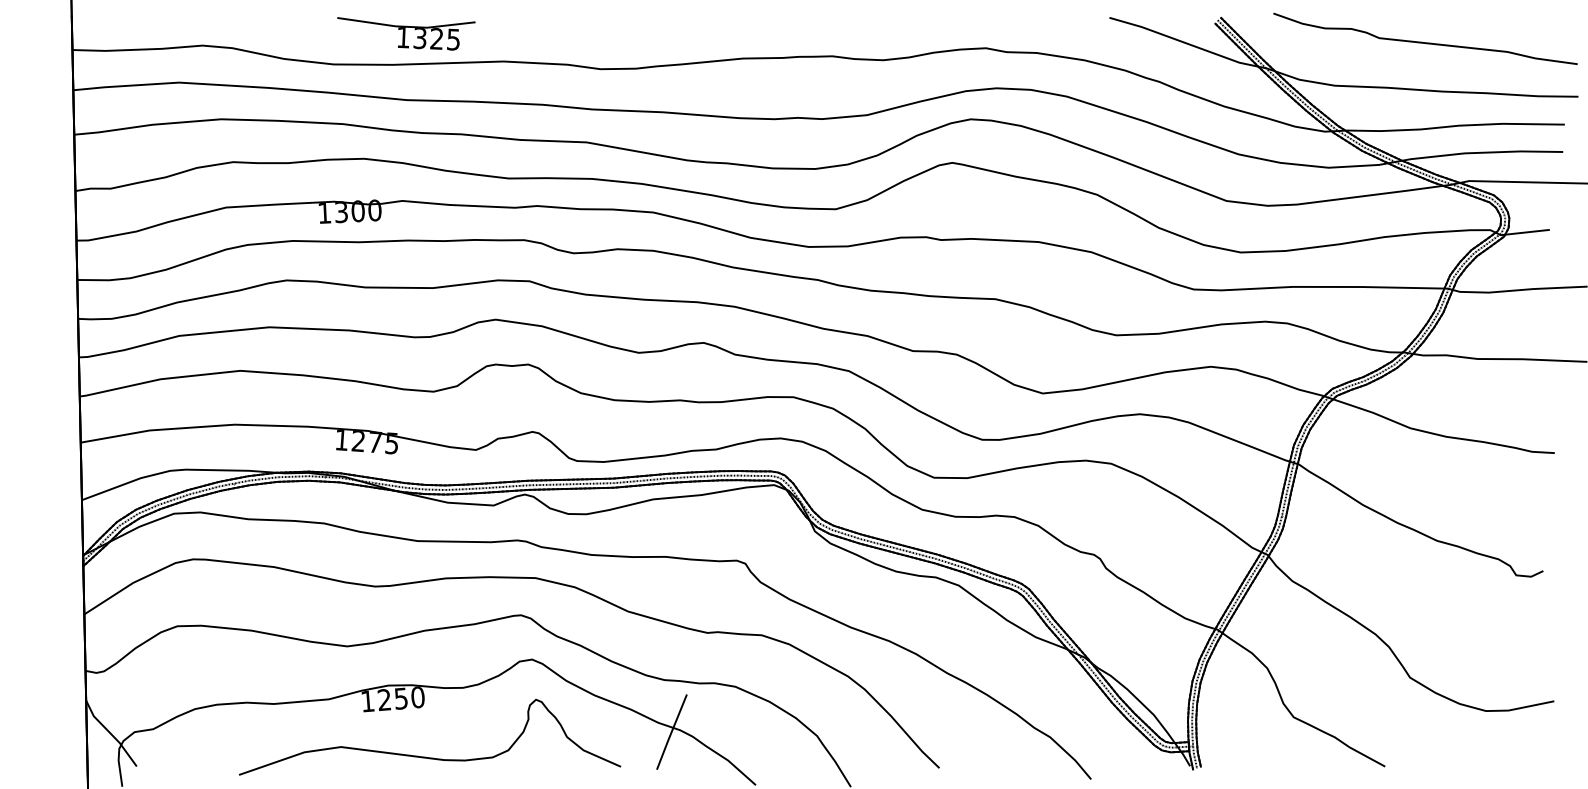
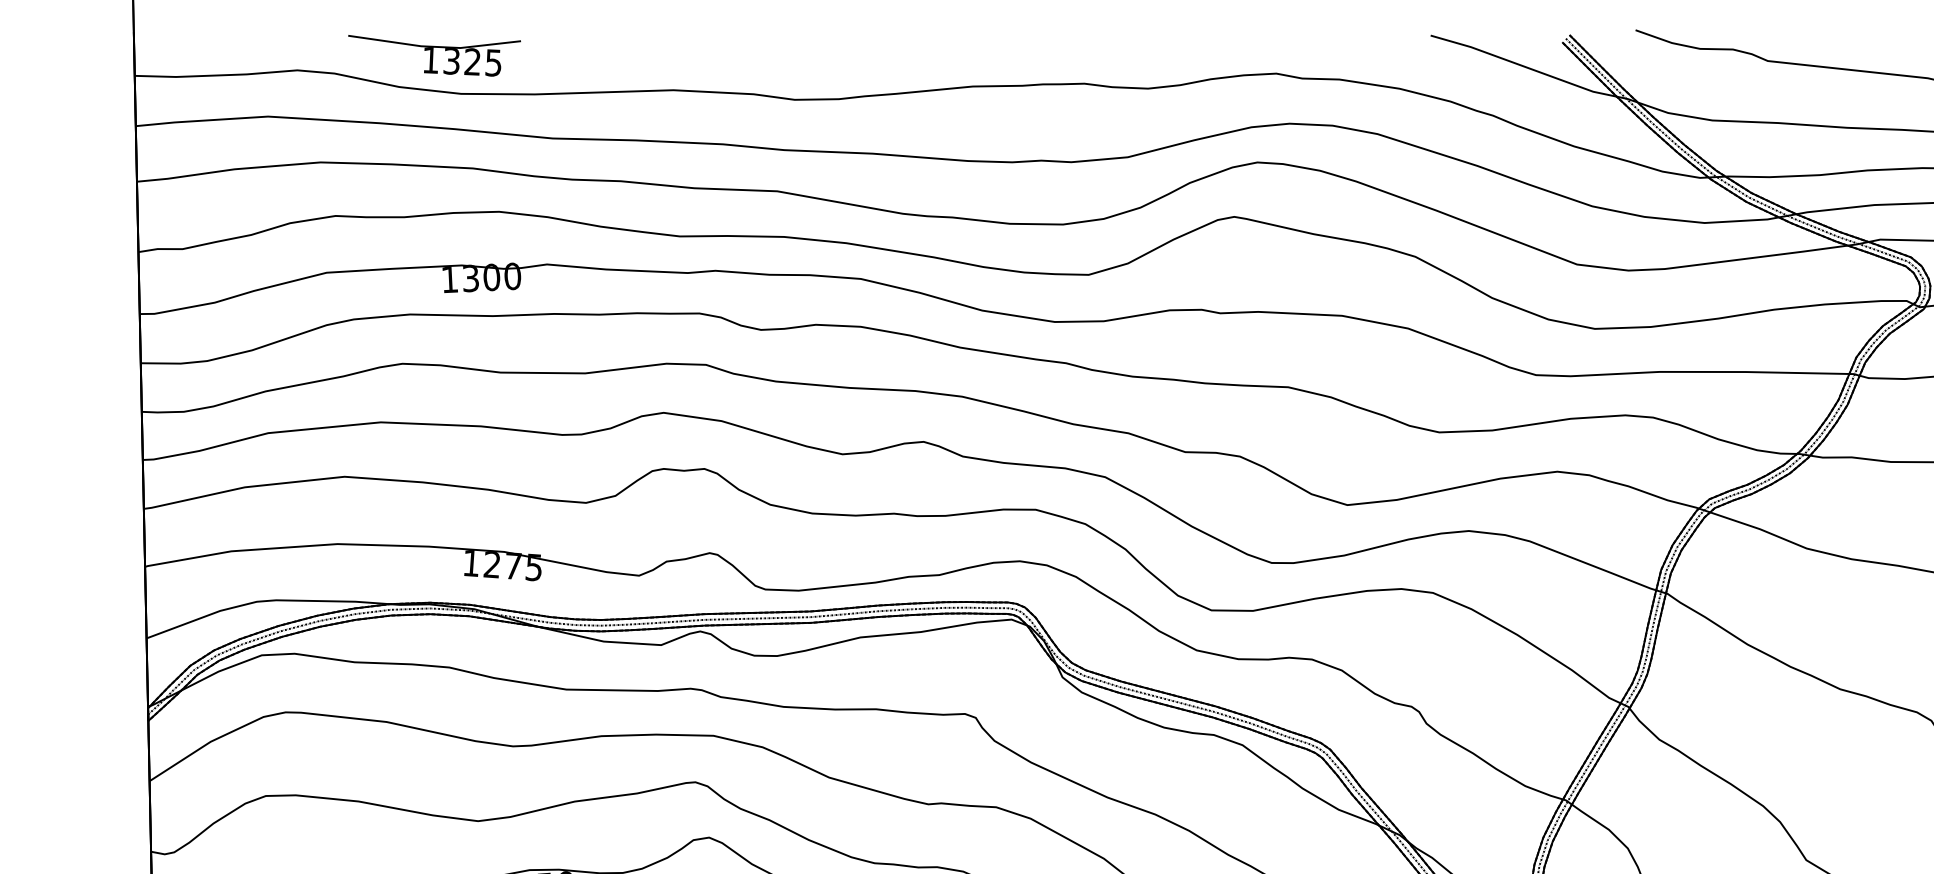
part: (406, 33) -> (434, 55), moved

